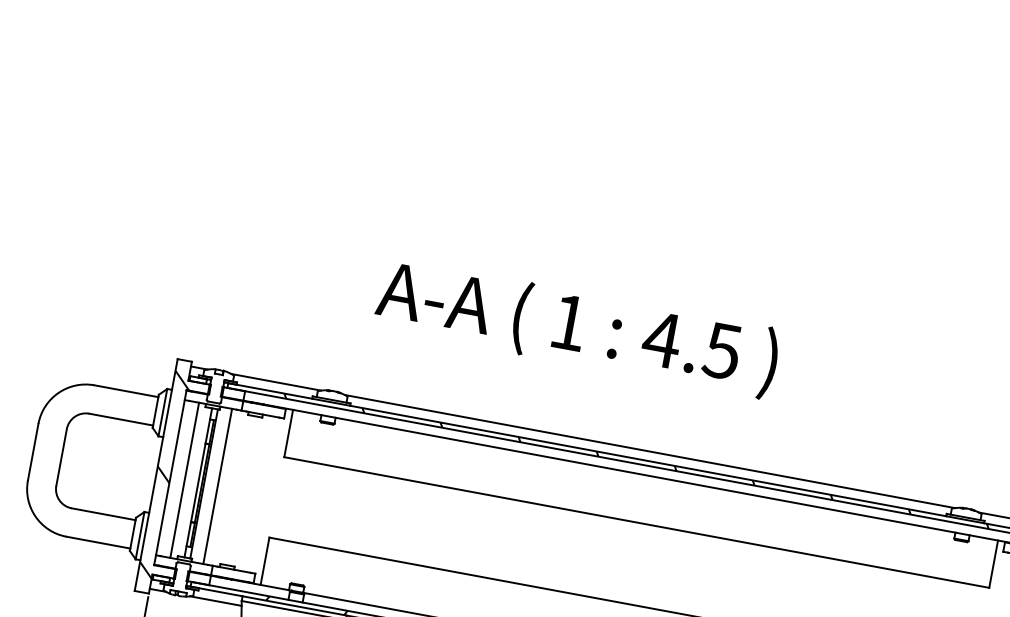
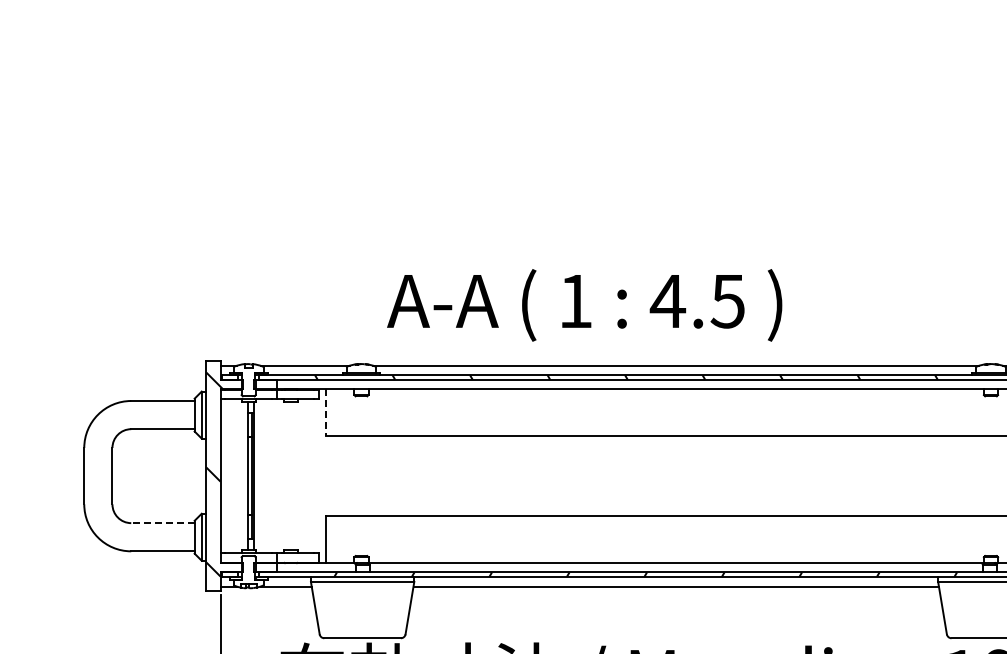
text: (577, 328) -> (584, 305), moved
line: (288, 434) -> (326, 413), solid -> dashed
line: (184, 480) -> (234, 476), removed
line: (217, 486) -> (267, 476), removed
line: (103, 514) -> (162, 523), solid -> dashed

